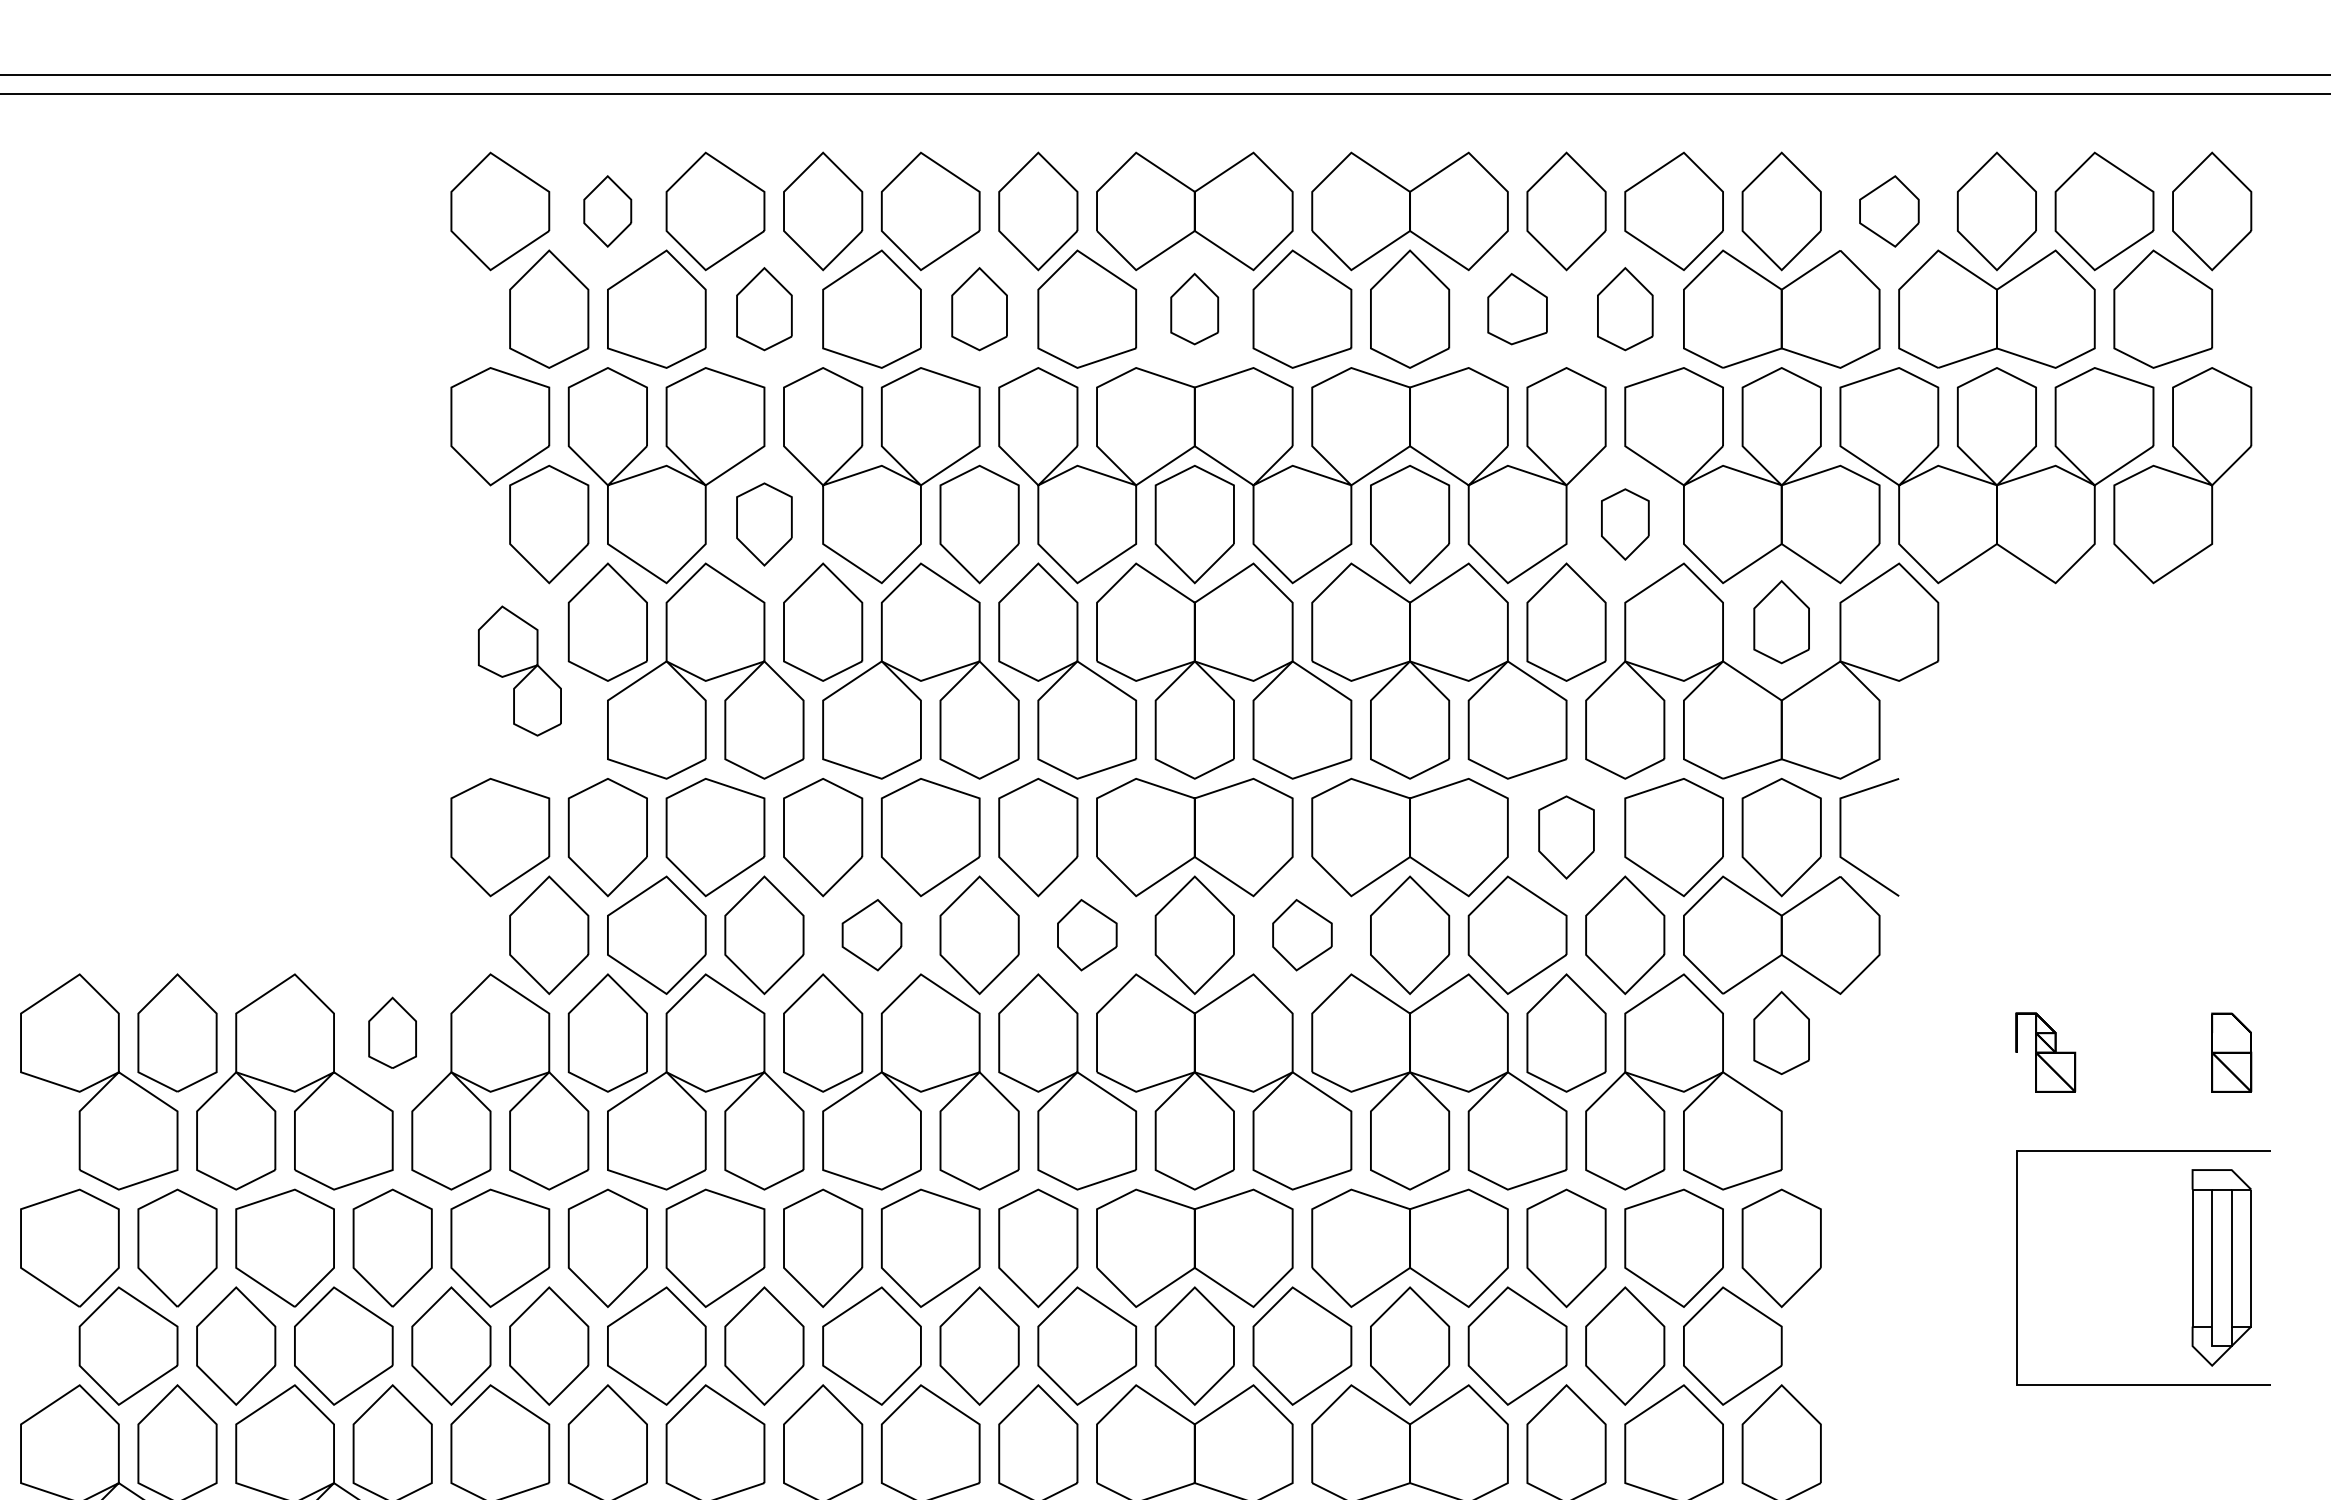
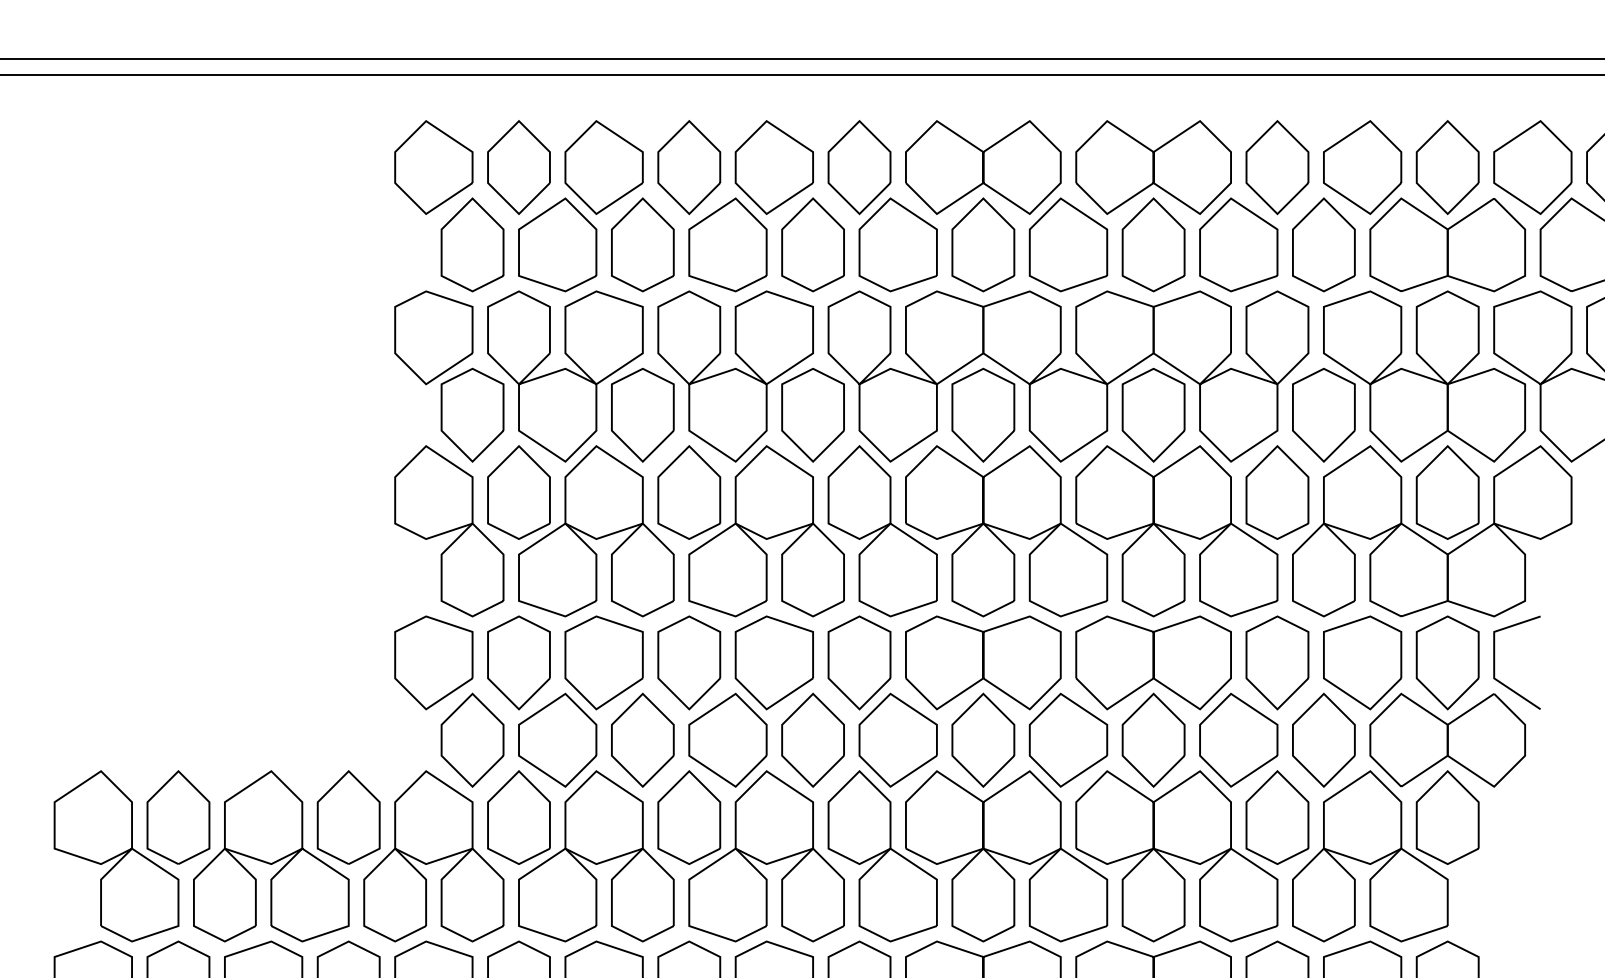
part: (607, 211) -> (518, 167), size x1.67
part: (1889, 211) -> (1532, 167), size x1.67
part: (764, 308) -> (642, 244), size x1.43
part: (979, 308) -> (812, 244), size x1.43
part: (1194, 308) -> (983, 244), size x1.67
part: (1517, 308) -> (1238, 244), size x1.67
part: (1625, 308) -> (1324, 244), size x1.43
part: (764, 524) -> (642, 415), size x1.43
part: (1625, 524) -> (1324, 415), size x1.67
part: (1781, 621) -> (1447, 491), size x1.43
part: (519, 670) -> (449, 530), size x1.67
part: (1566, 837) -> (1277, 662), size x1.43
part: (871, 934) -> (727, 739), size x1.67
part: (1087, 934) -> (898, 739), size x1.67
part: (1302, 934) -> (1068, 739), size x1.67
part: (392, 1032) -> (348, 817), size x1.67
part: (1781, 1032) -> (1447, 817), size x1.43

